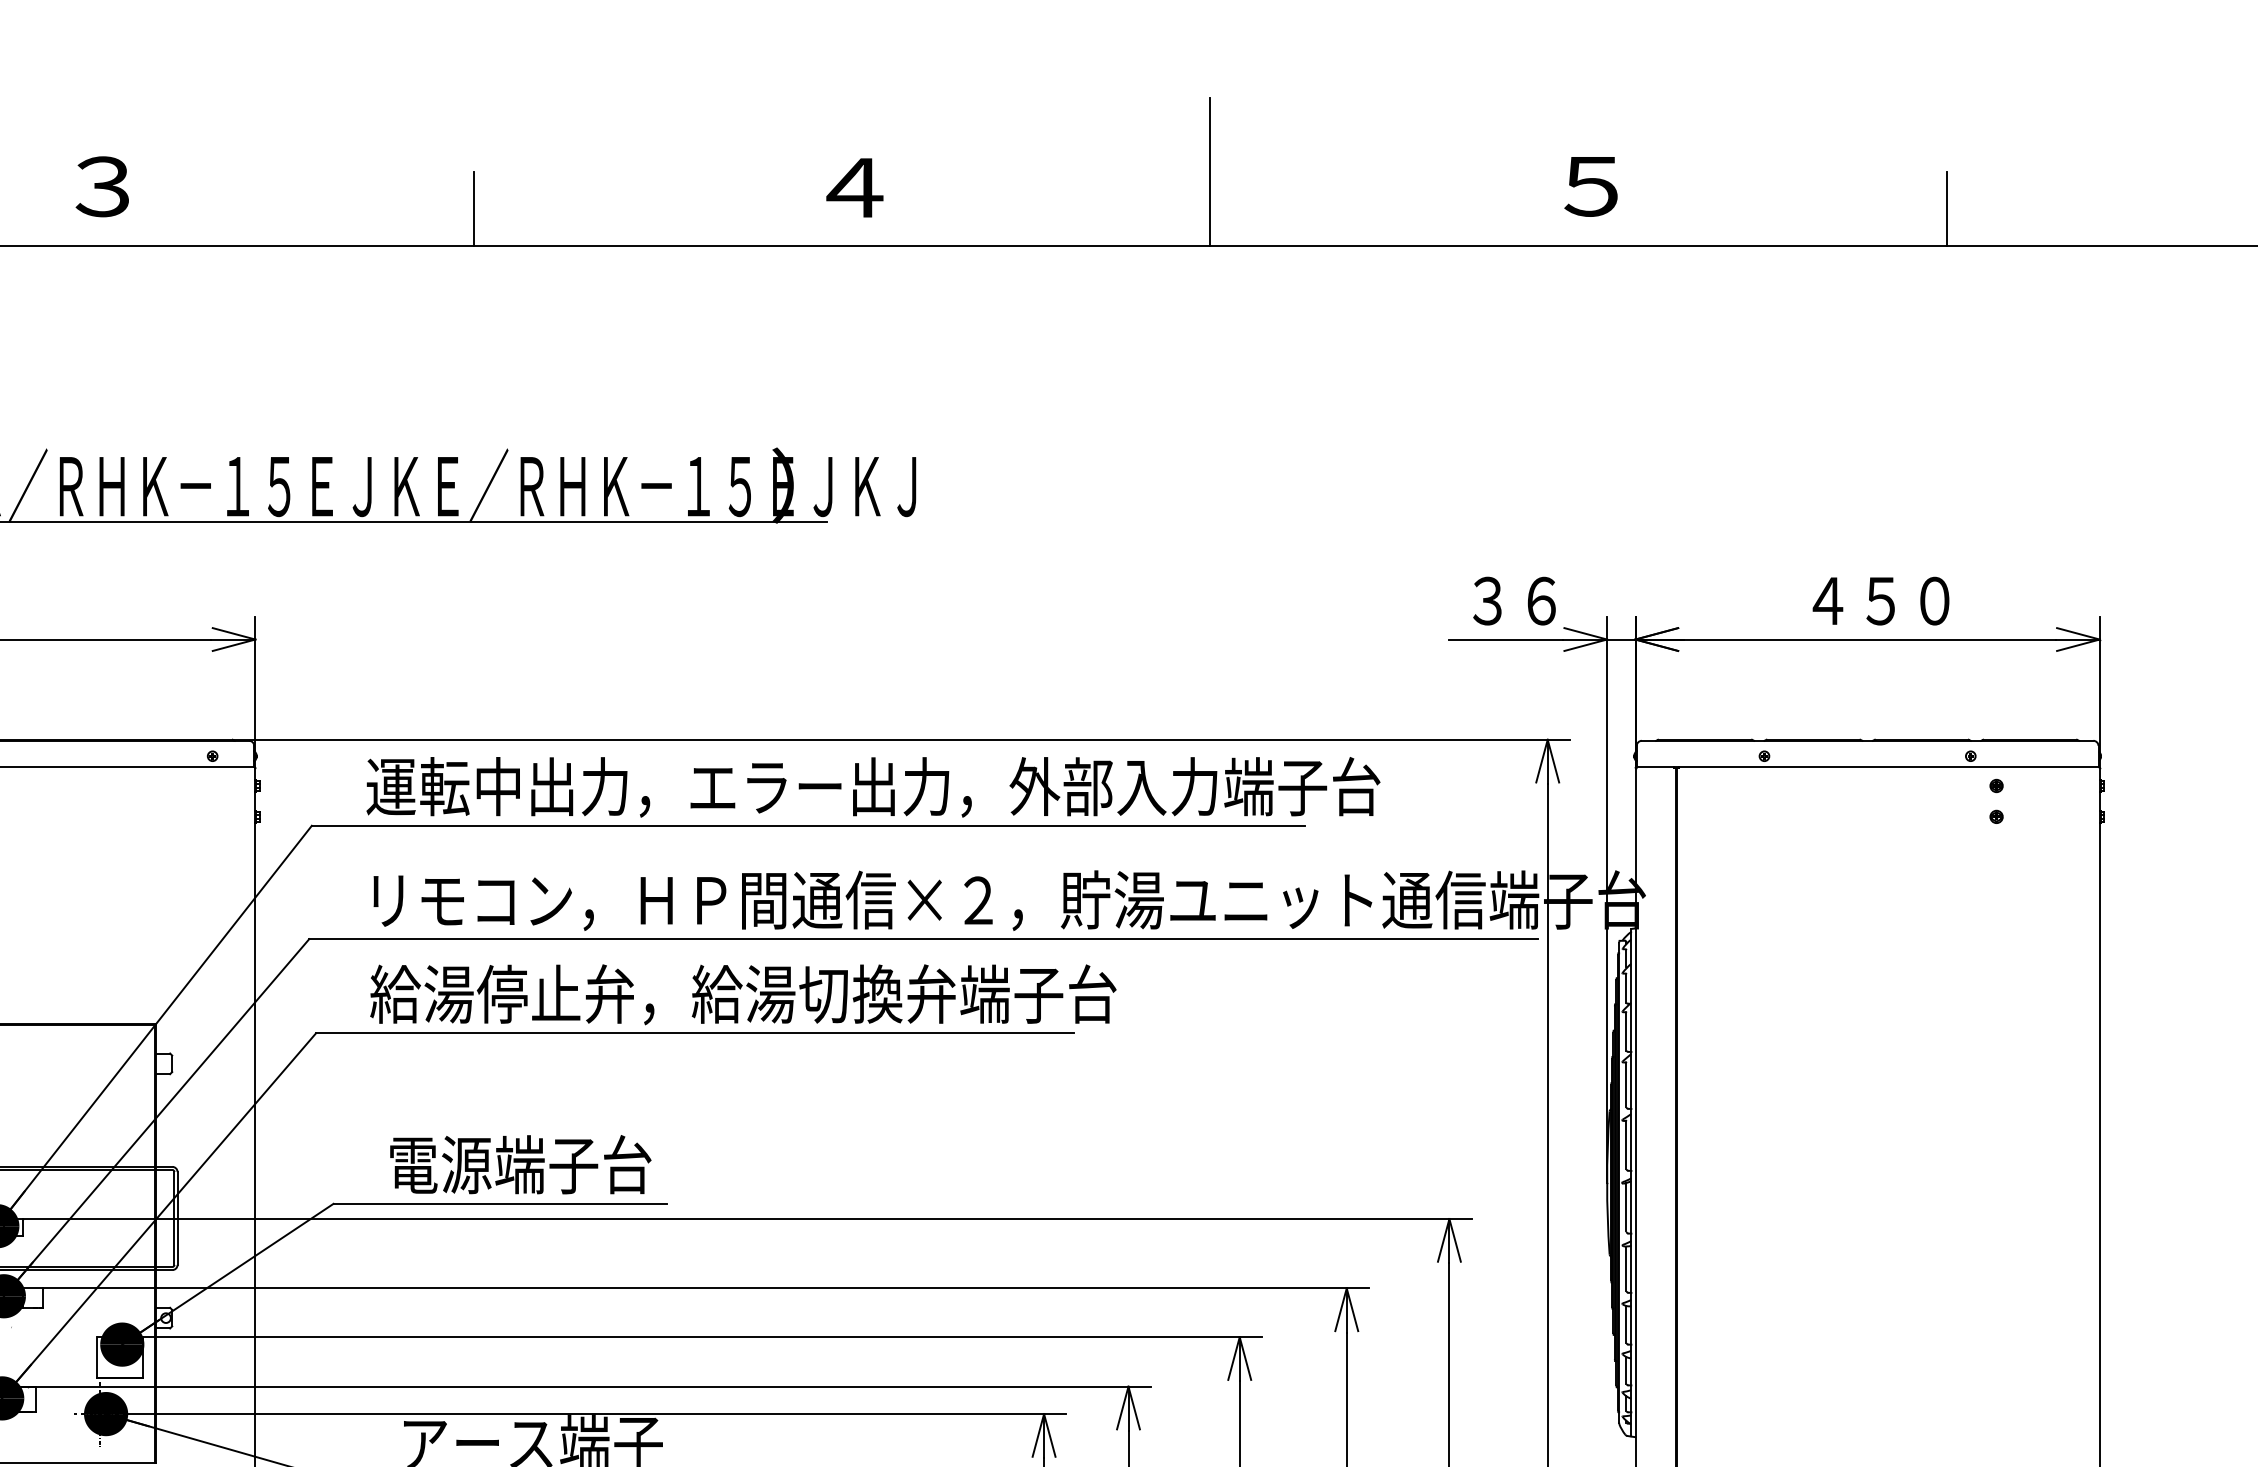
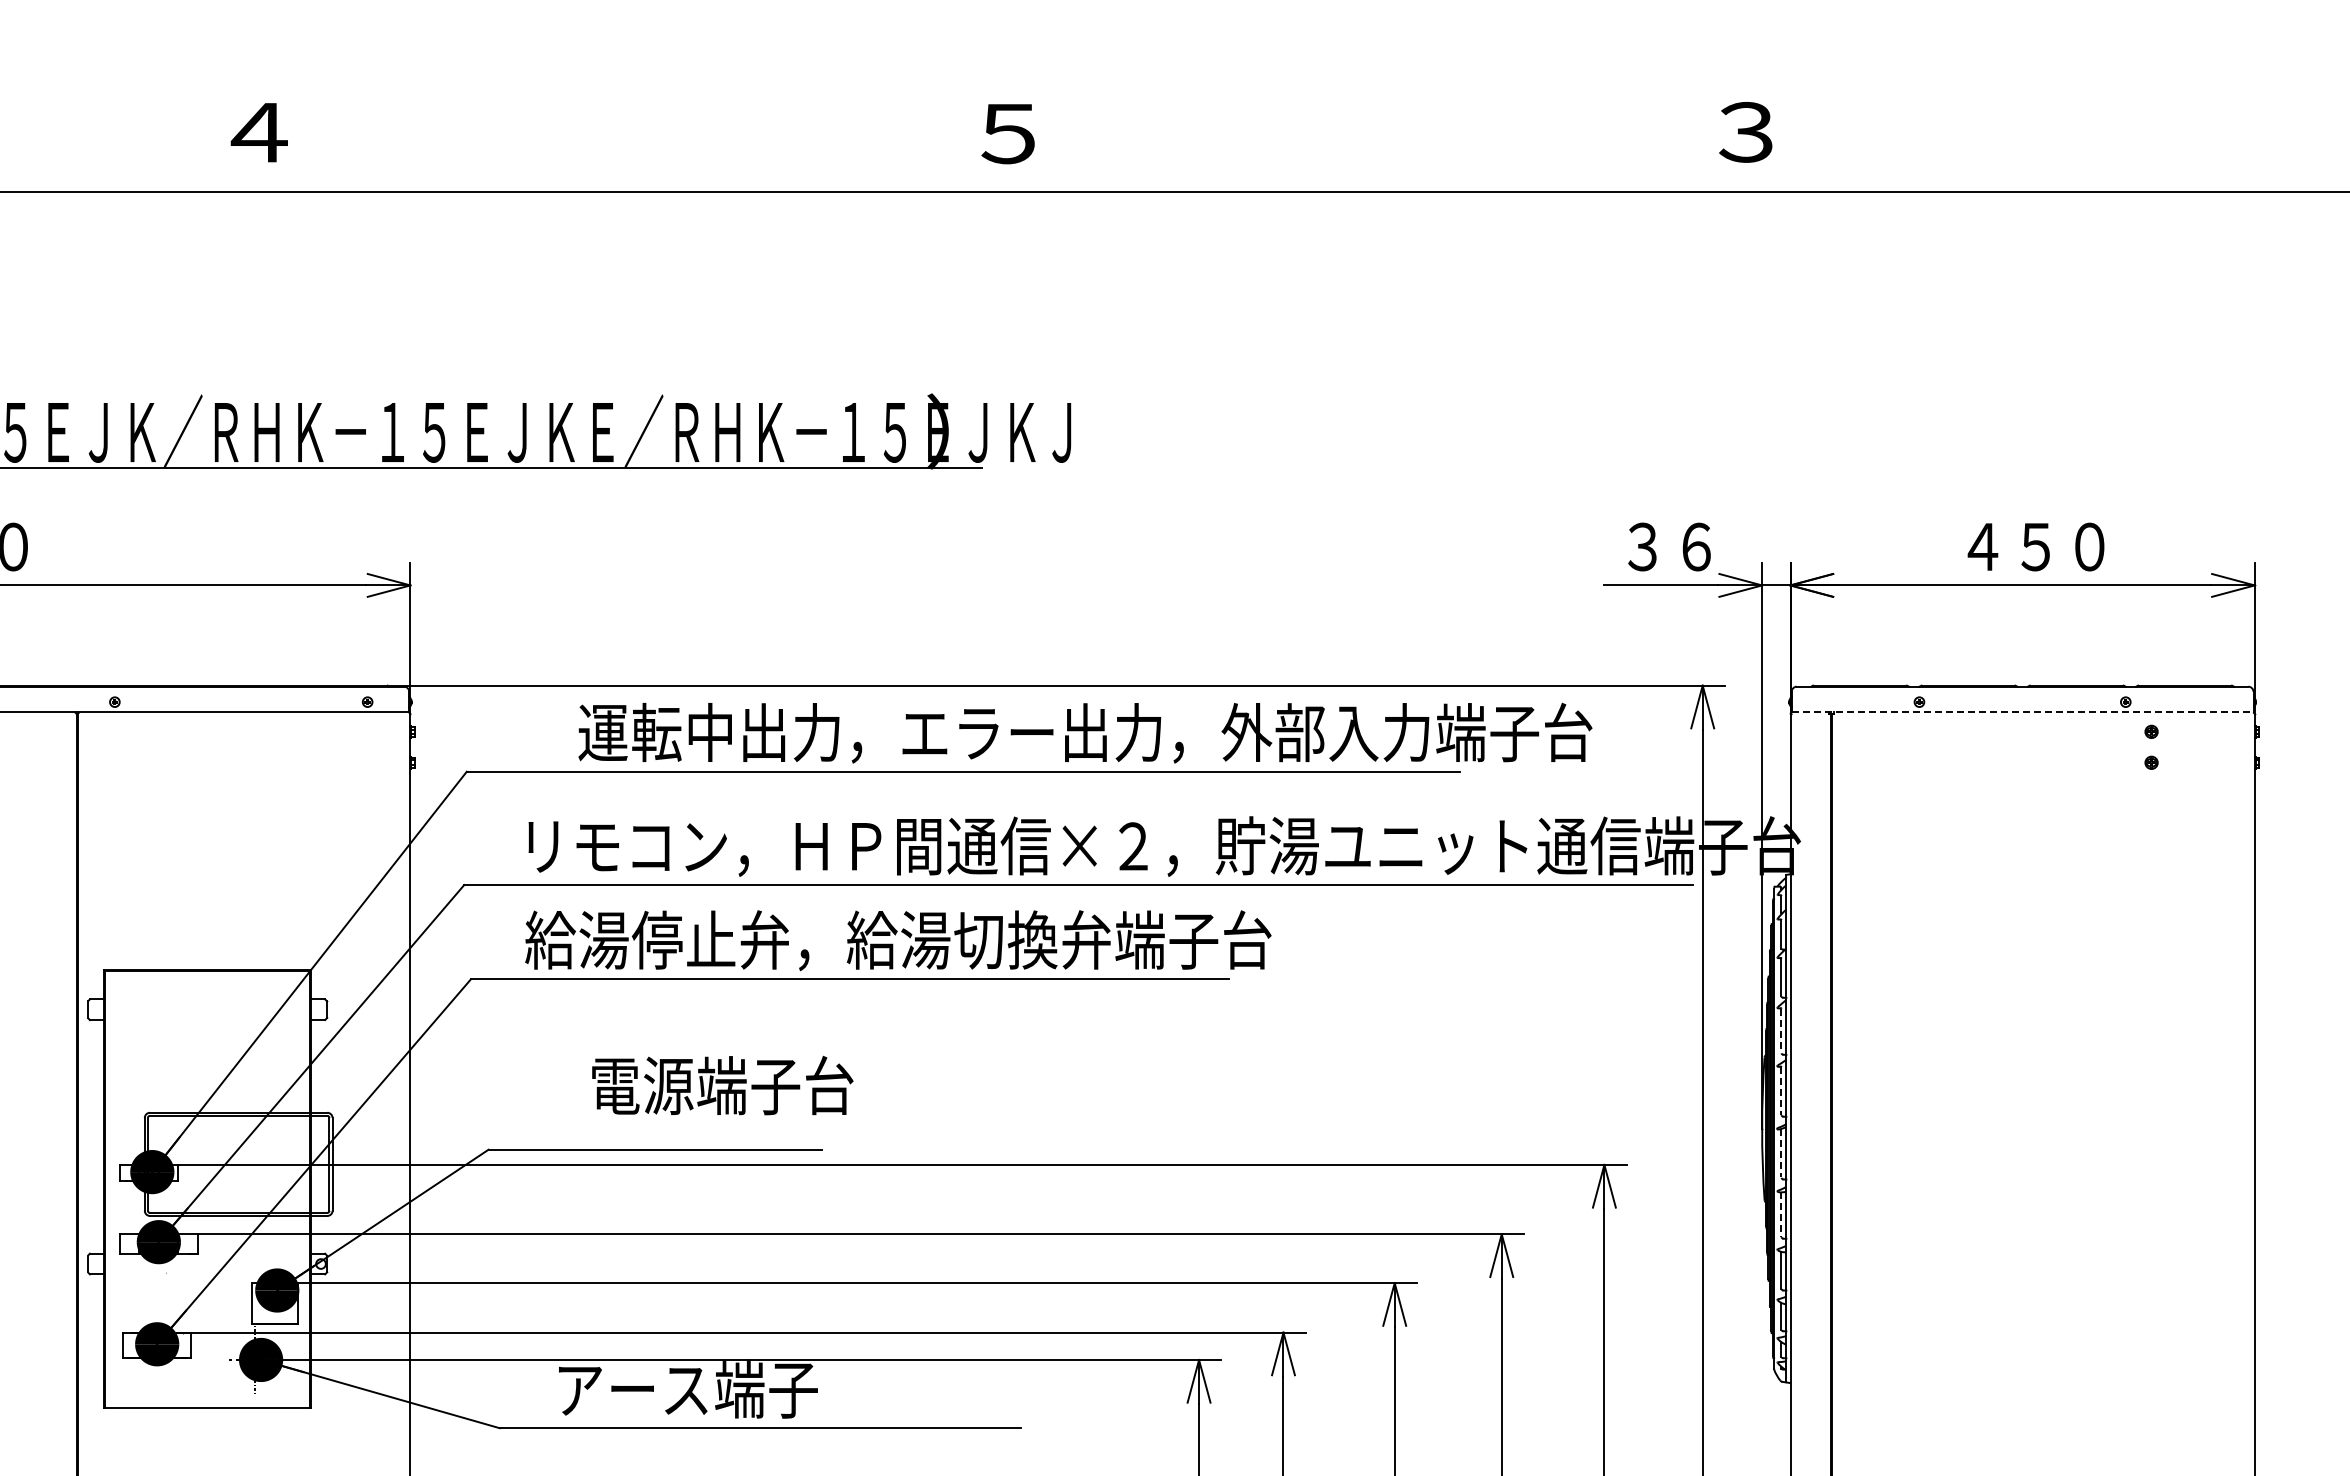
line: (1210, 171) -> (1365, 117), removed
text: (1590, 185) -> (1745, 131), ５ -> ３
text: (103, 186) -> (258, 132), ３ -> ４
text: (854, 188) -> (1009, 134), ４ -> ５
line: (473, 208) -> (628, 154), removed
line: (1947, 208) -> (2102, 154), removed
line: (1867, 766) -> (2022, 712), solid -> dashed
text: (873, 786) -> (1085, 732), moved
line: (1626, 1085) -> (1781, 1031), solid -> dashed
line: (1626, 1144) -> (1781, 1090), solid -> dashed
text: (520, 1164) -> (722, 1085), moved
line: (1626, 1207) -> (1781, 1153), solid -> dashed
line: (1626, 1269) -> (1781, 1215), solid -> dashed

